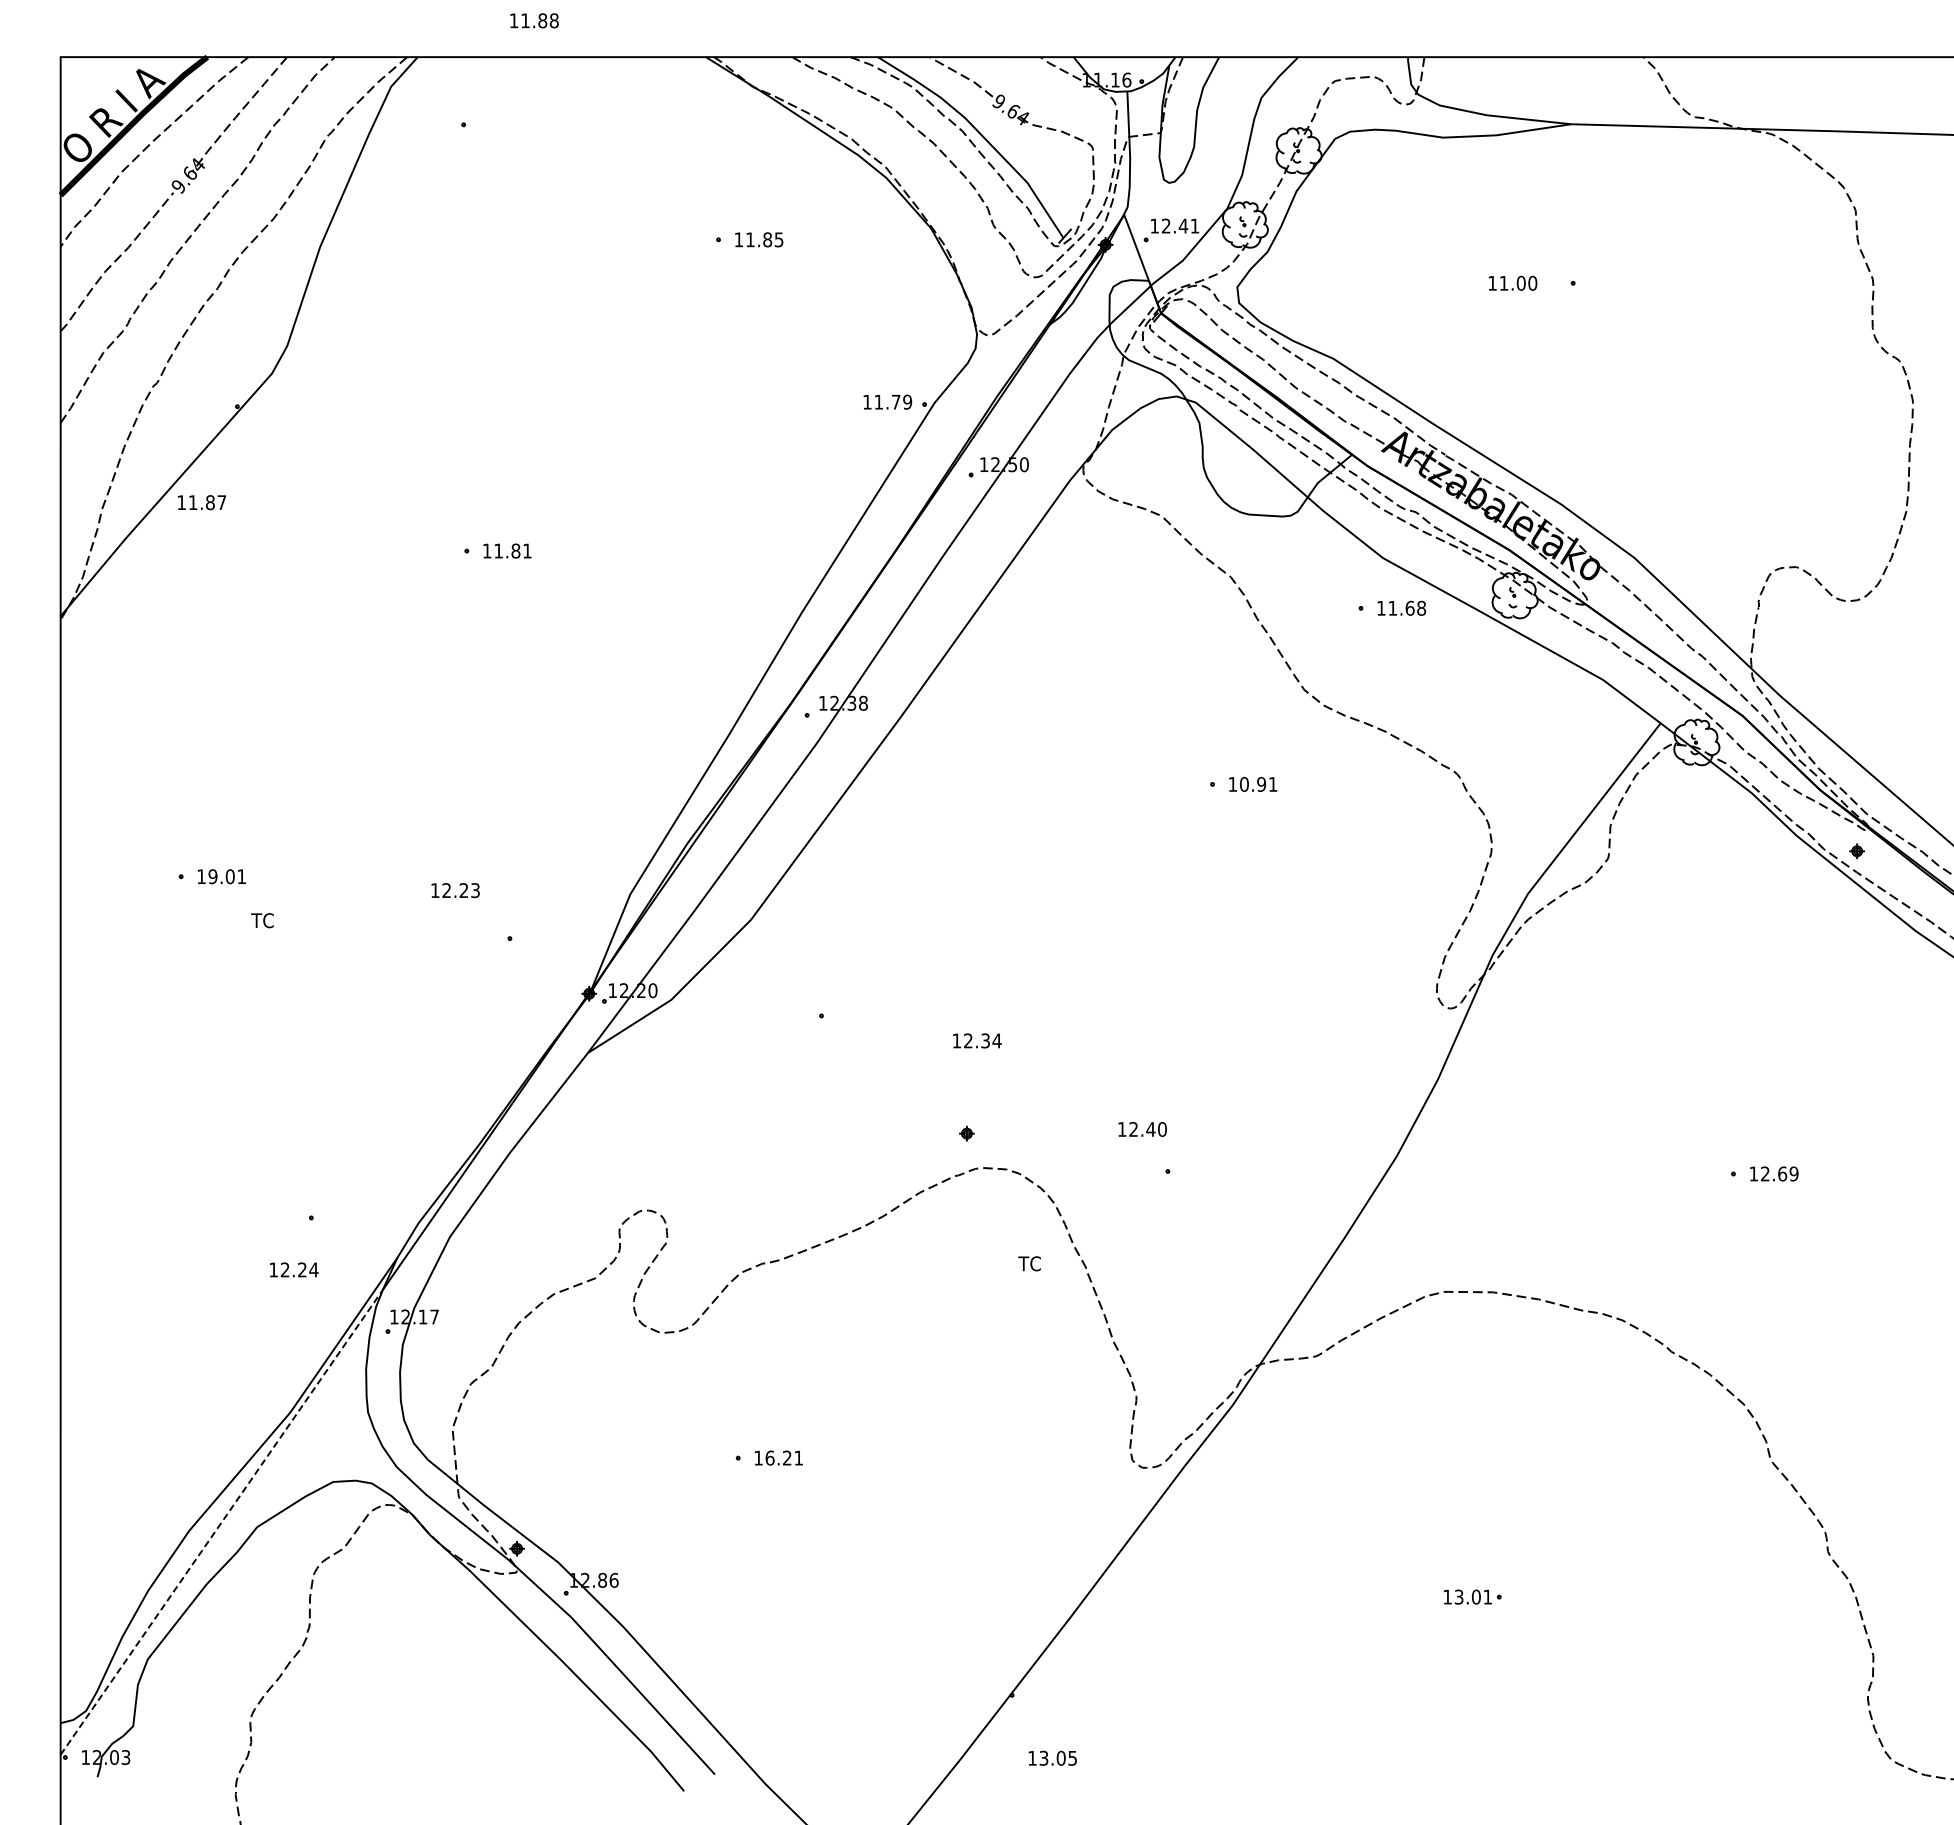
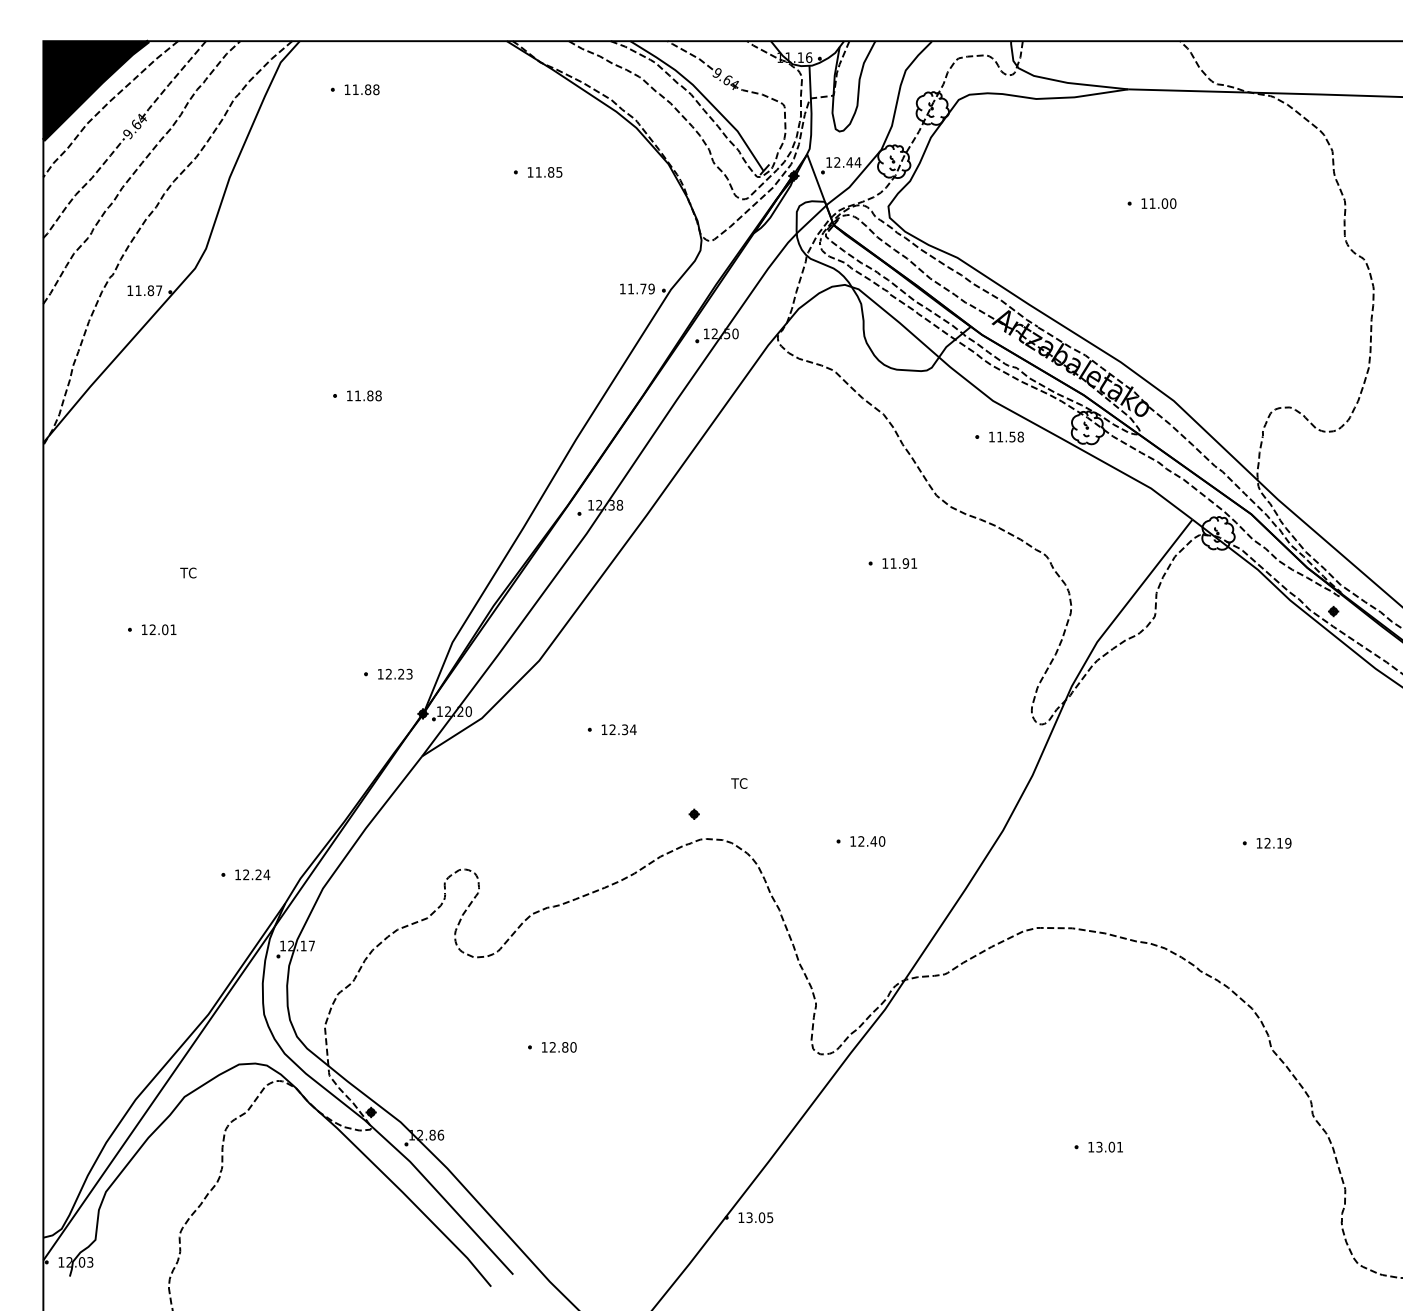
text: (534, 20) -> (362, 89), moved
fill: (133, 126) -> (95, 90), added
text: (1194, 225) -> (857, 162), 12.41 -> 12.44
text: (1512, 282) -> (1158, 203), moved
text: (201, 502) -> (144, 290), moved
text: (527, 550) -> (378, 395), 11.81 -> 11.88
text: (1409, 607) -> (1012, 436), 11.68 -> 11.58
text: (1244, 783) -> (893, 562), 10.91 -> 11.91
text: (212, 876) -> (152, 629), 19.01 -> 12.01
text: (455, 890) -> (395, 674), moved
text: (262, 920) -> (188, 572), moved
text: (977, 1040) -> (619, 729), moved
text: (1142, 1129) -> (867, 841), moved
text: (1782, 1173) -> (1280, 842), 12.69 -> 12.19
text: (1029, 1263) -> (739, 783), moved
text: (294, 1269) -> (252, 874), moved
text: (784, 1457) -> (563, 1046), 16.21 -> 12.80
line: (221, 1522) -> (158, 1093), dashed -> solid
text: (1467, 1596) -> (1105, 1146), moved
text: (1052, 1757) -> (755, 1217), moved

